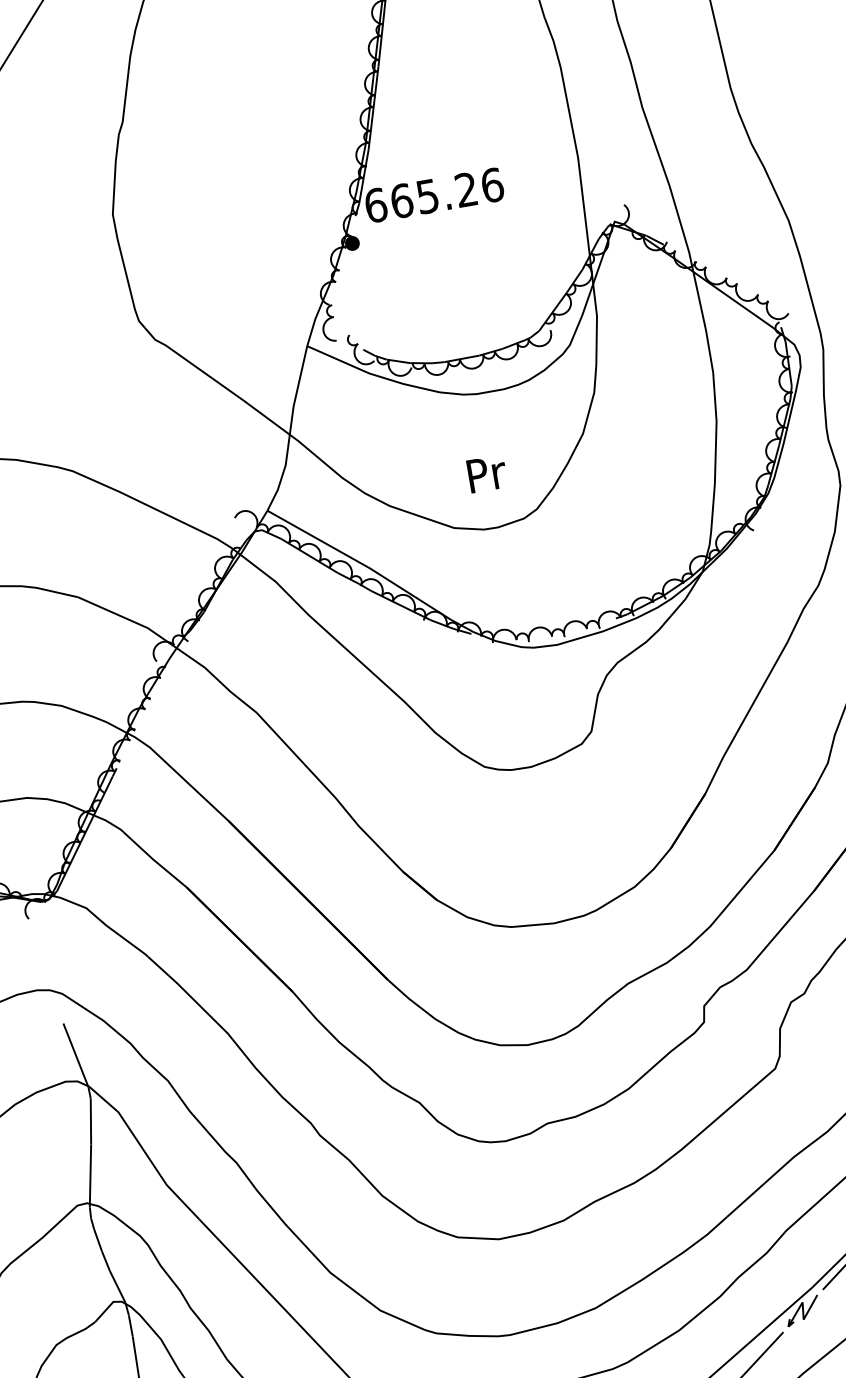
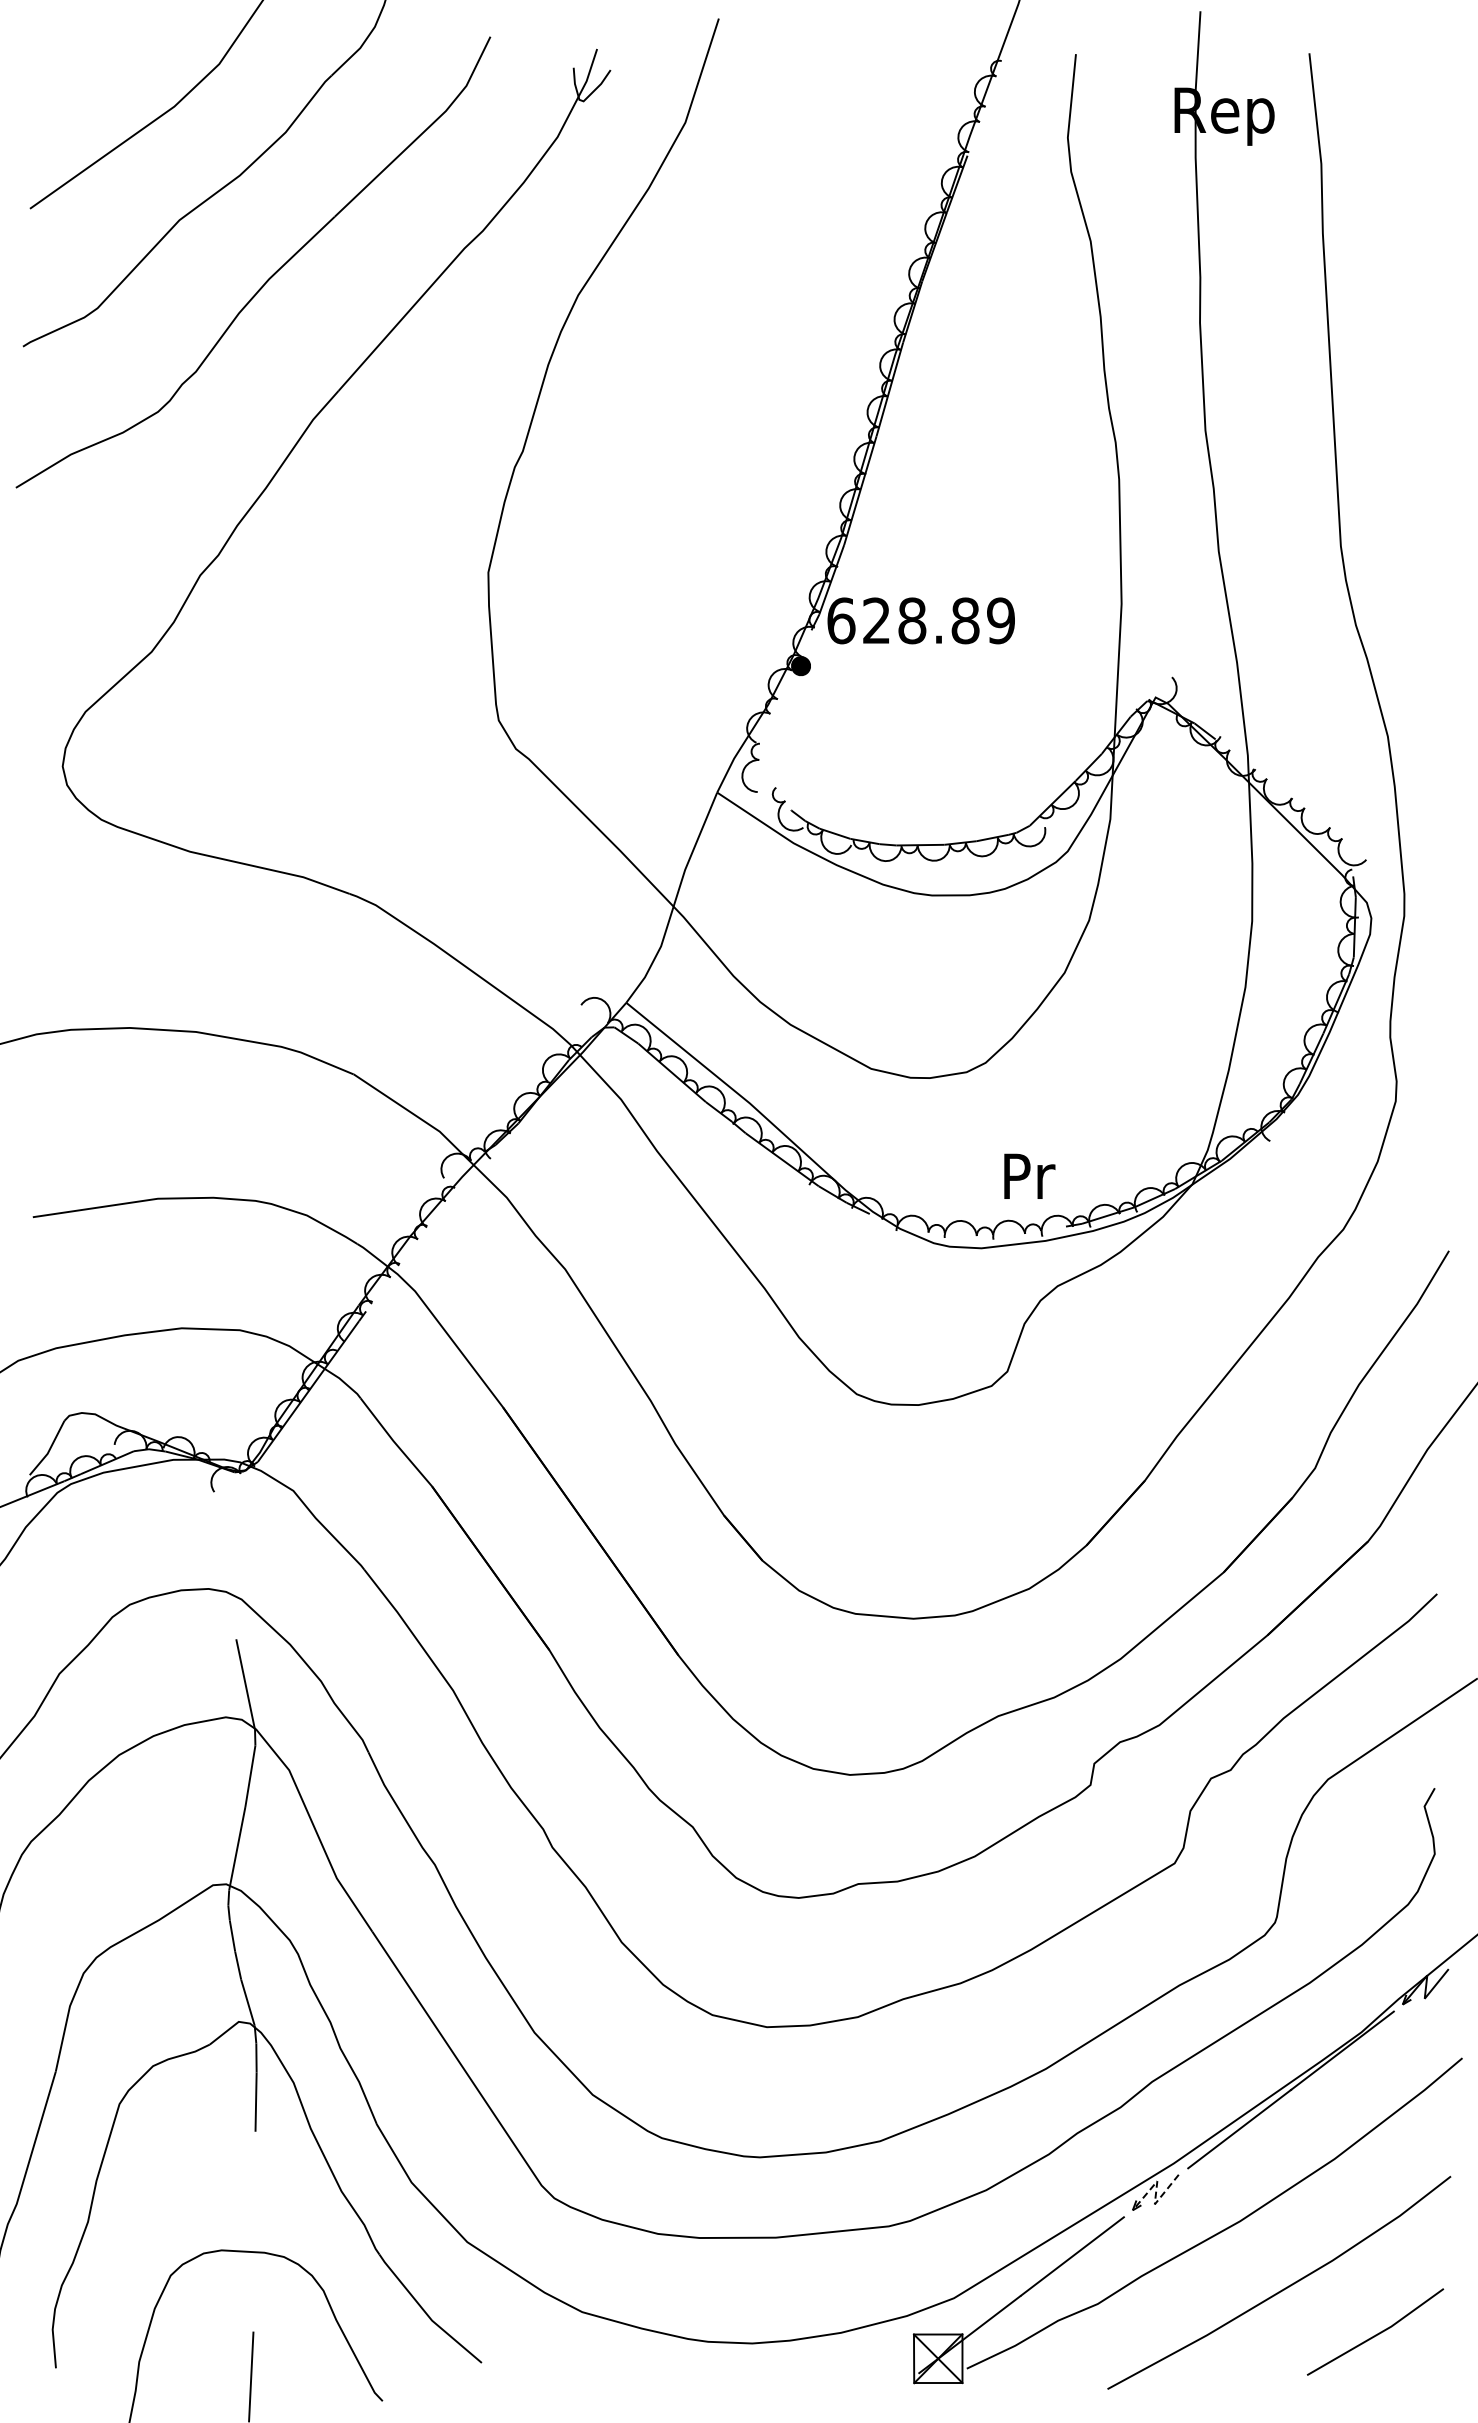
text: (447, 192) -> (939, 620), 665.26 -> 628.89
text: (486, 473) -> (1029, 1175), moved
line: (803, 1310) -> (1156, 2192), solid -> dashed

